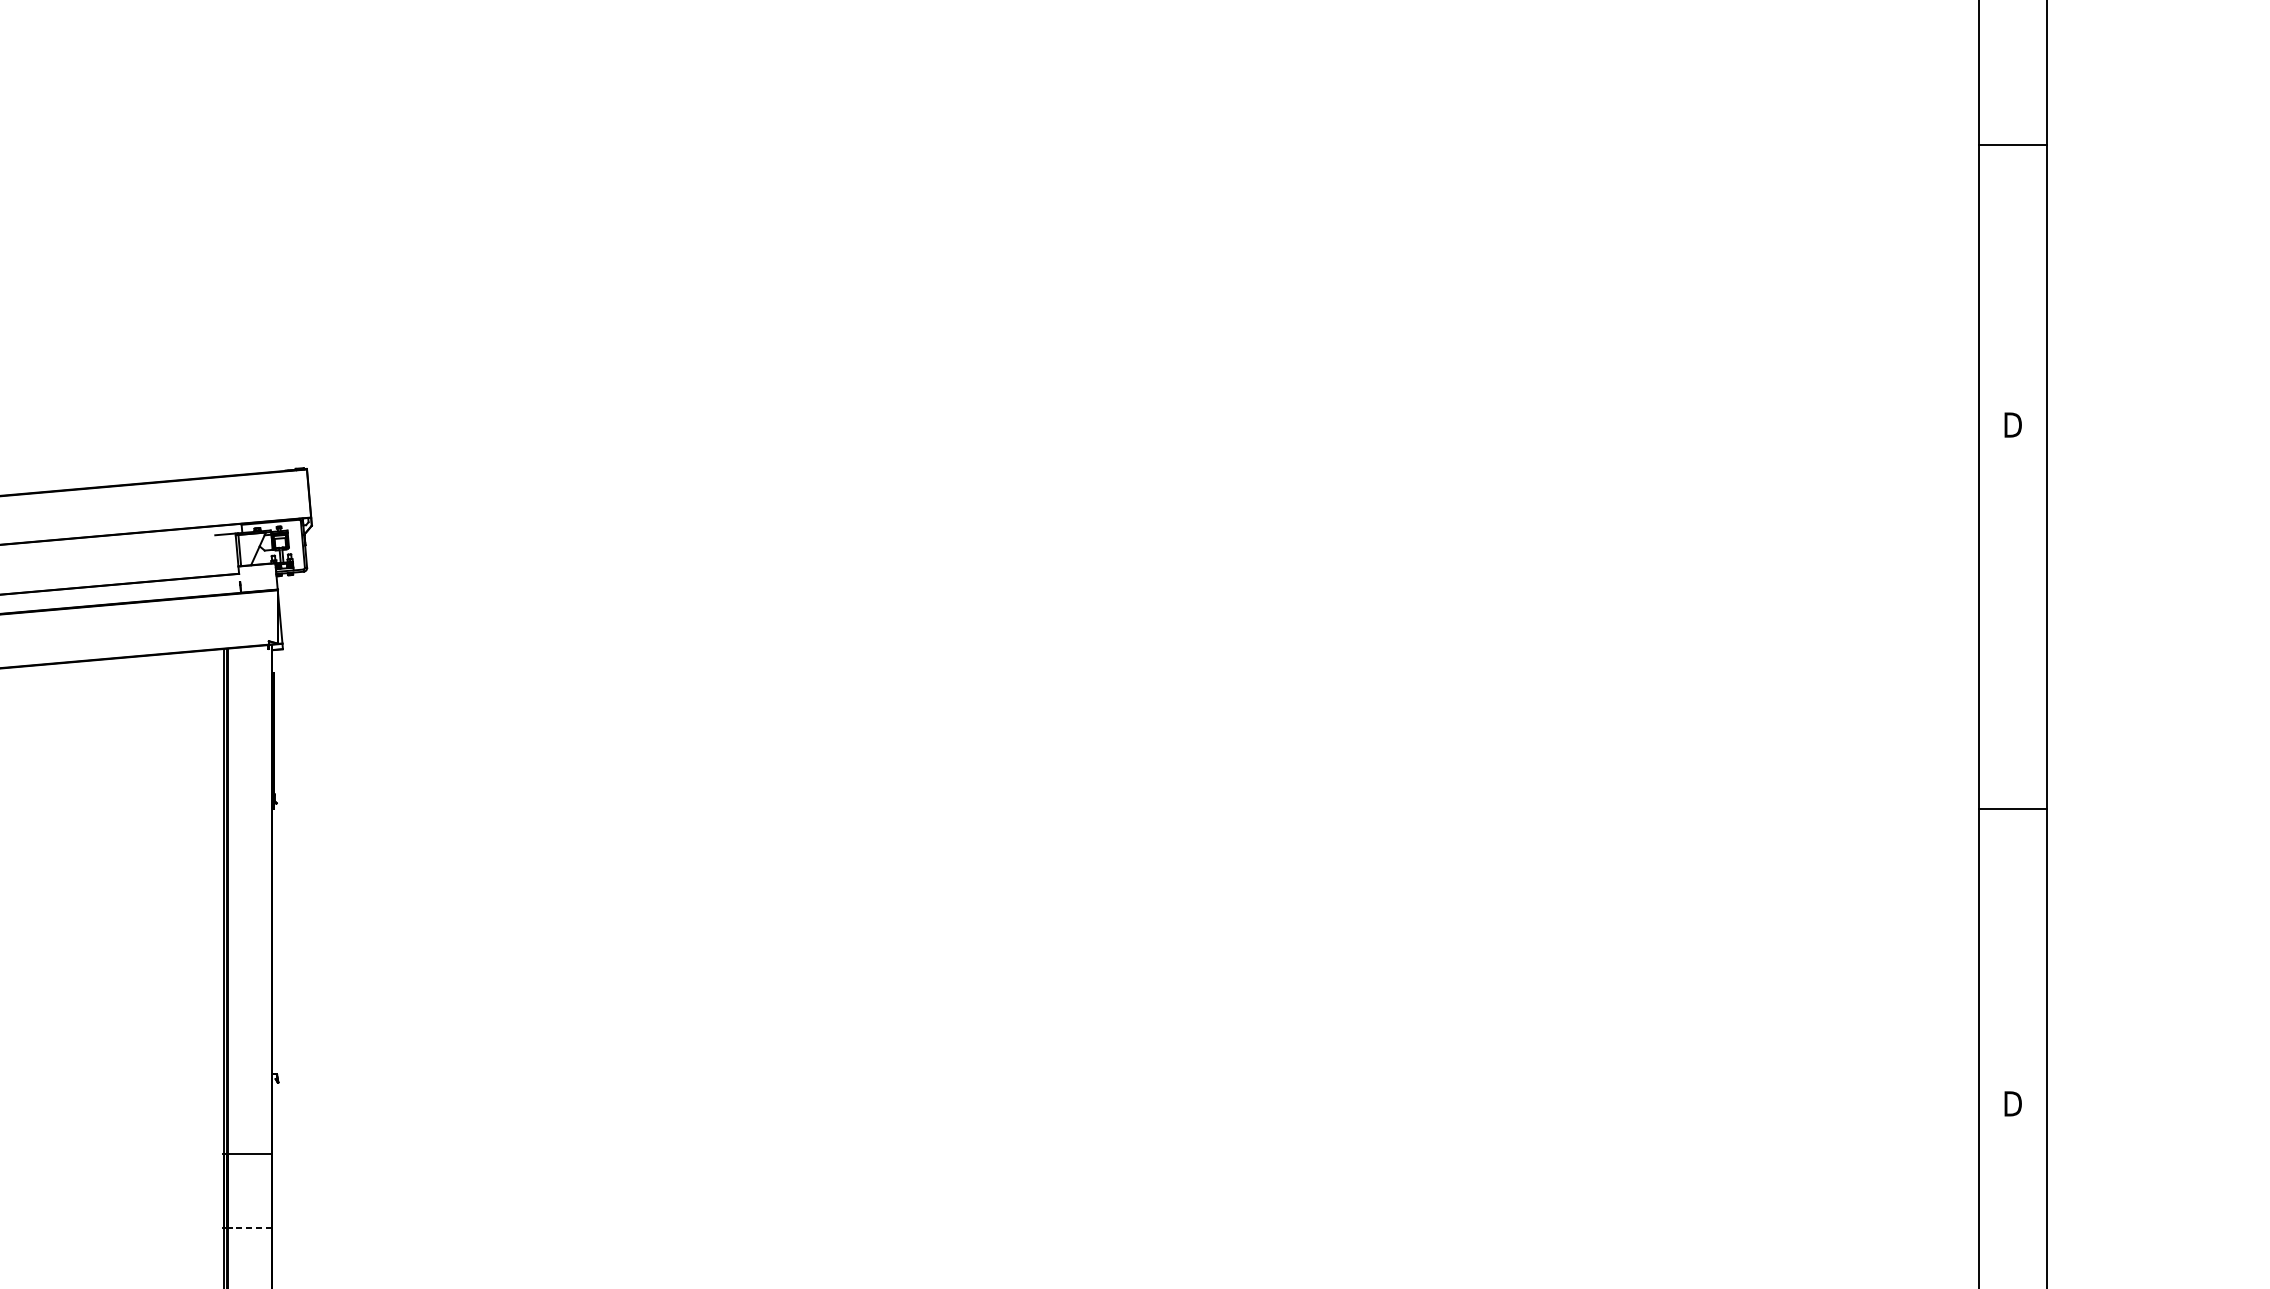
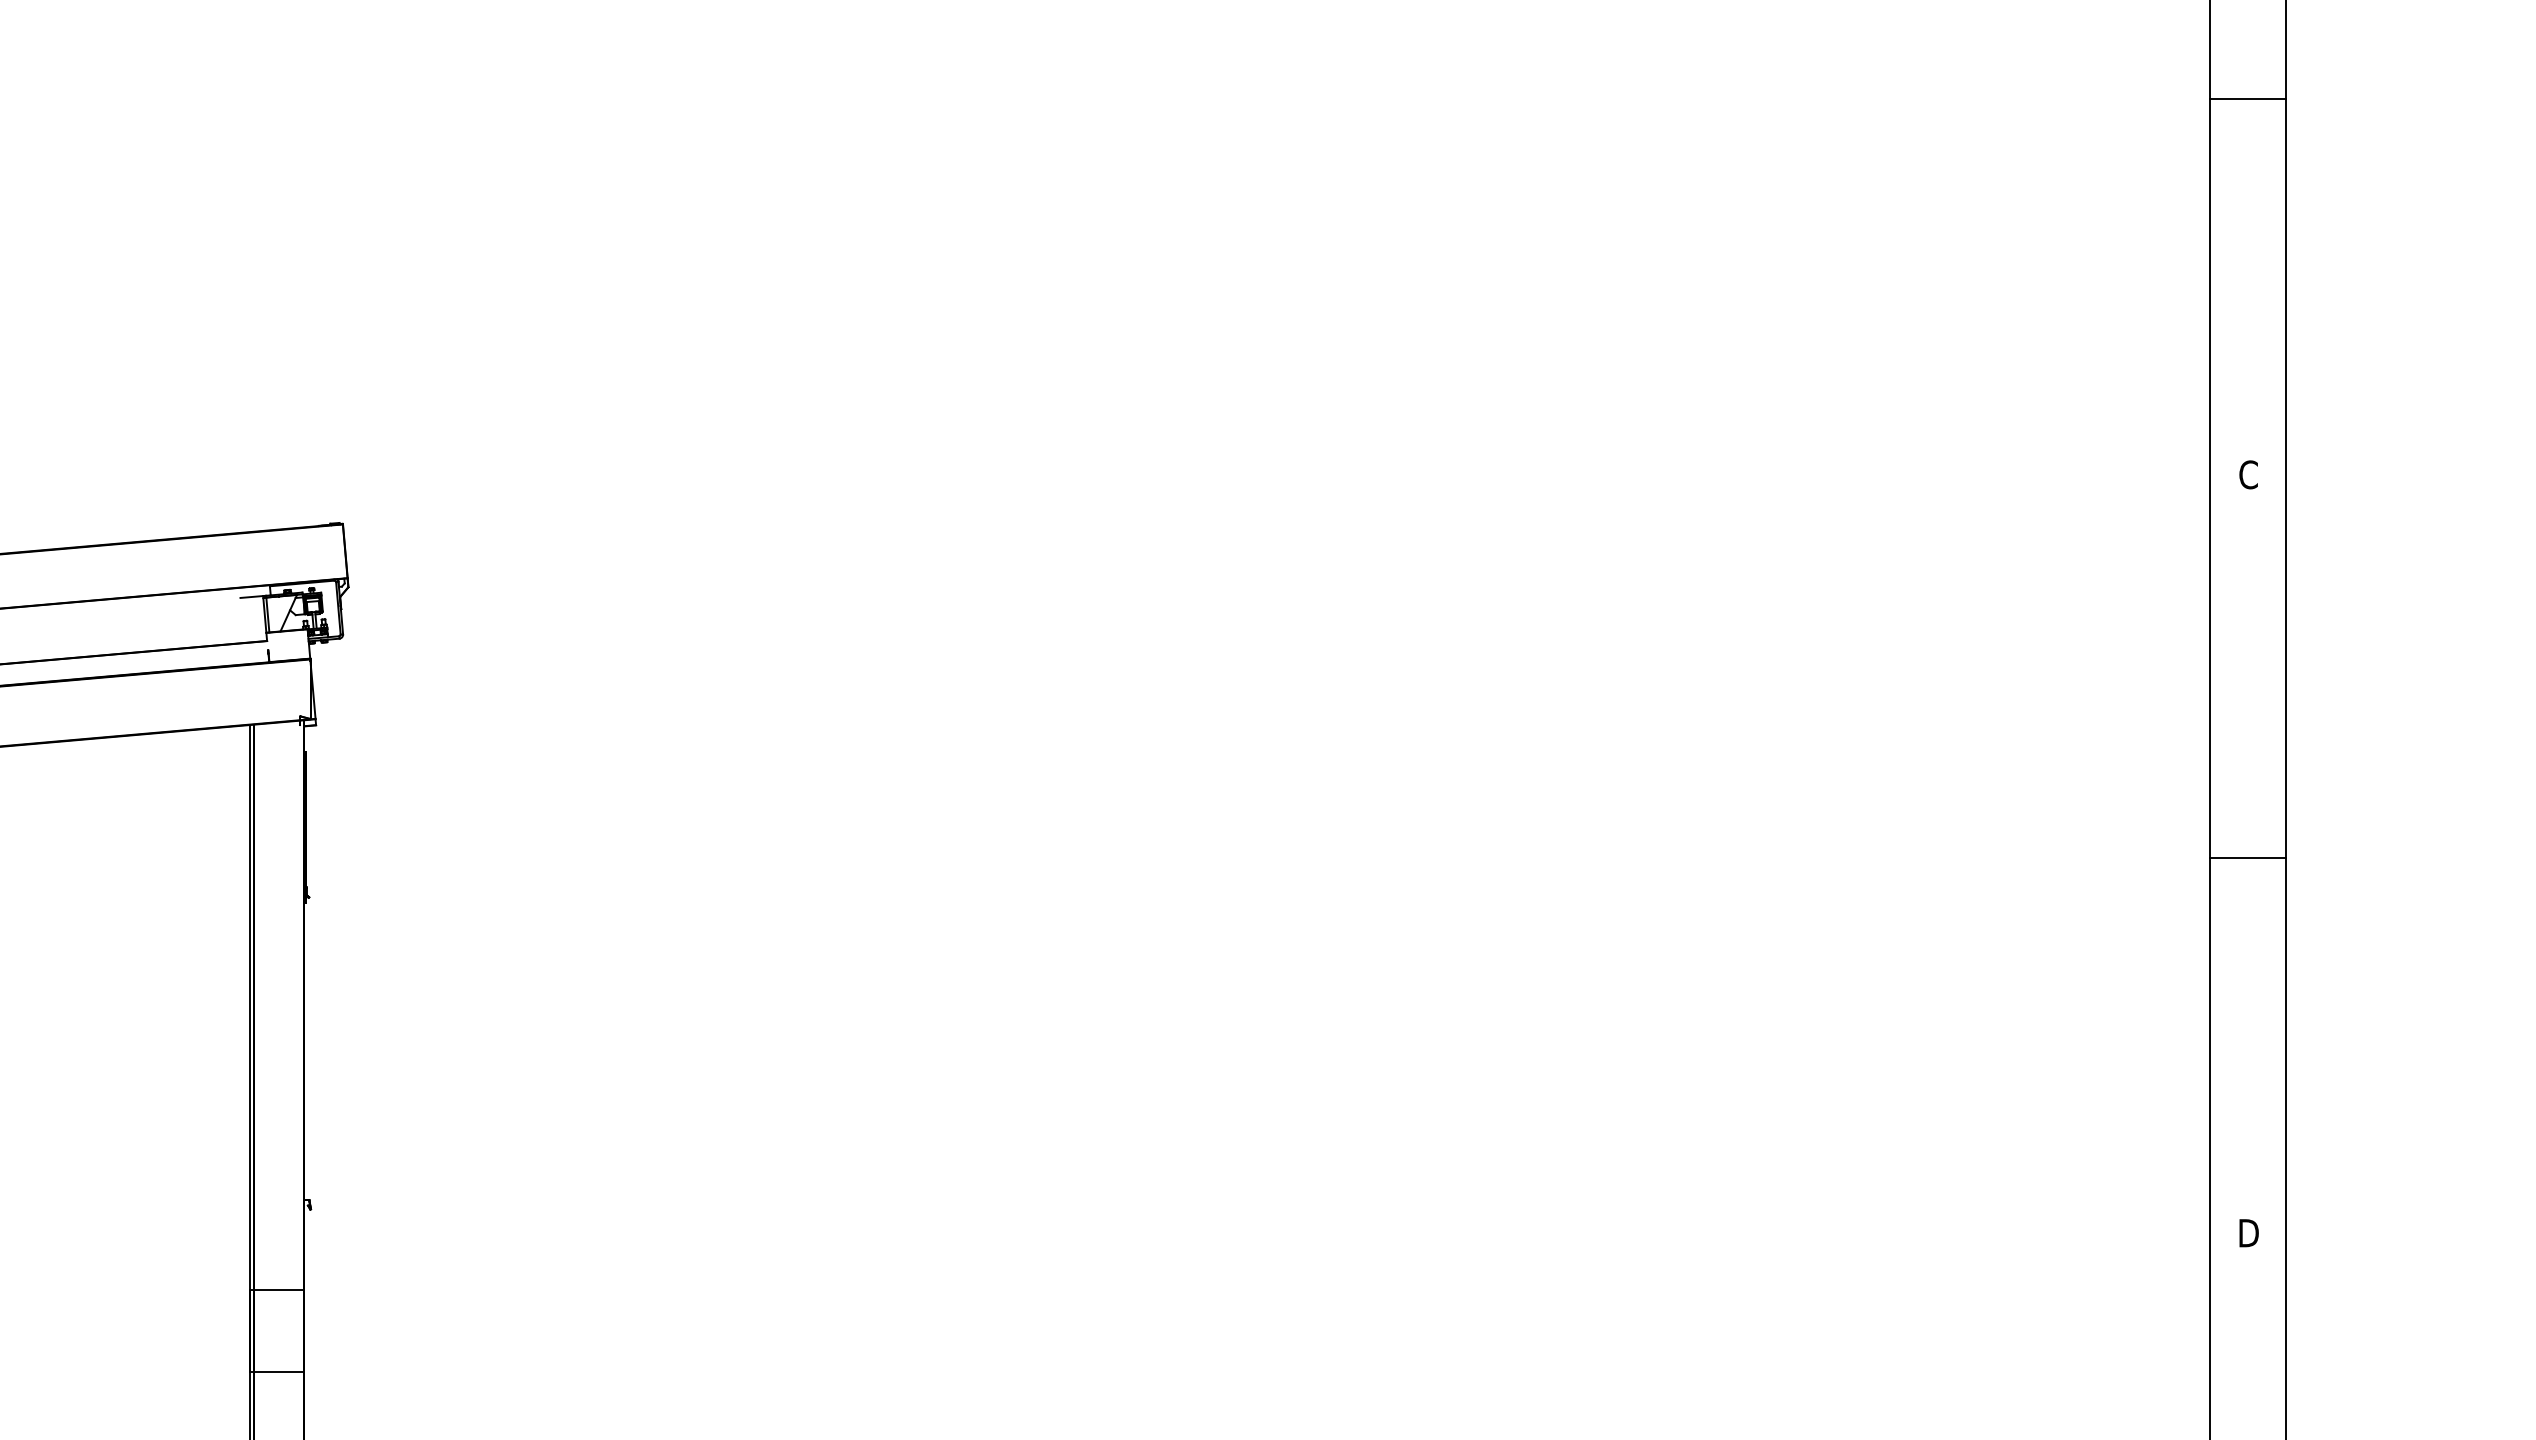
line: (2012, 144) -> (2248, 99), moved
text: (2012, 424) -> (2248, 474), D -> C
line: (2012, 808) -> (2248, 857), moved
line: (250, 1227) -> (279, 1371), dashed -> solid

